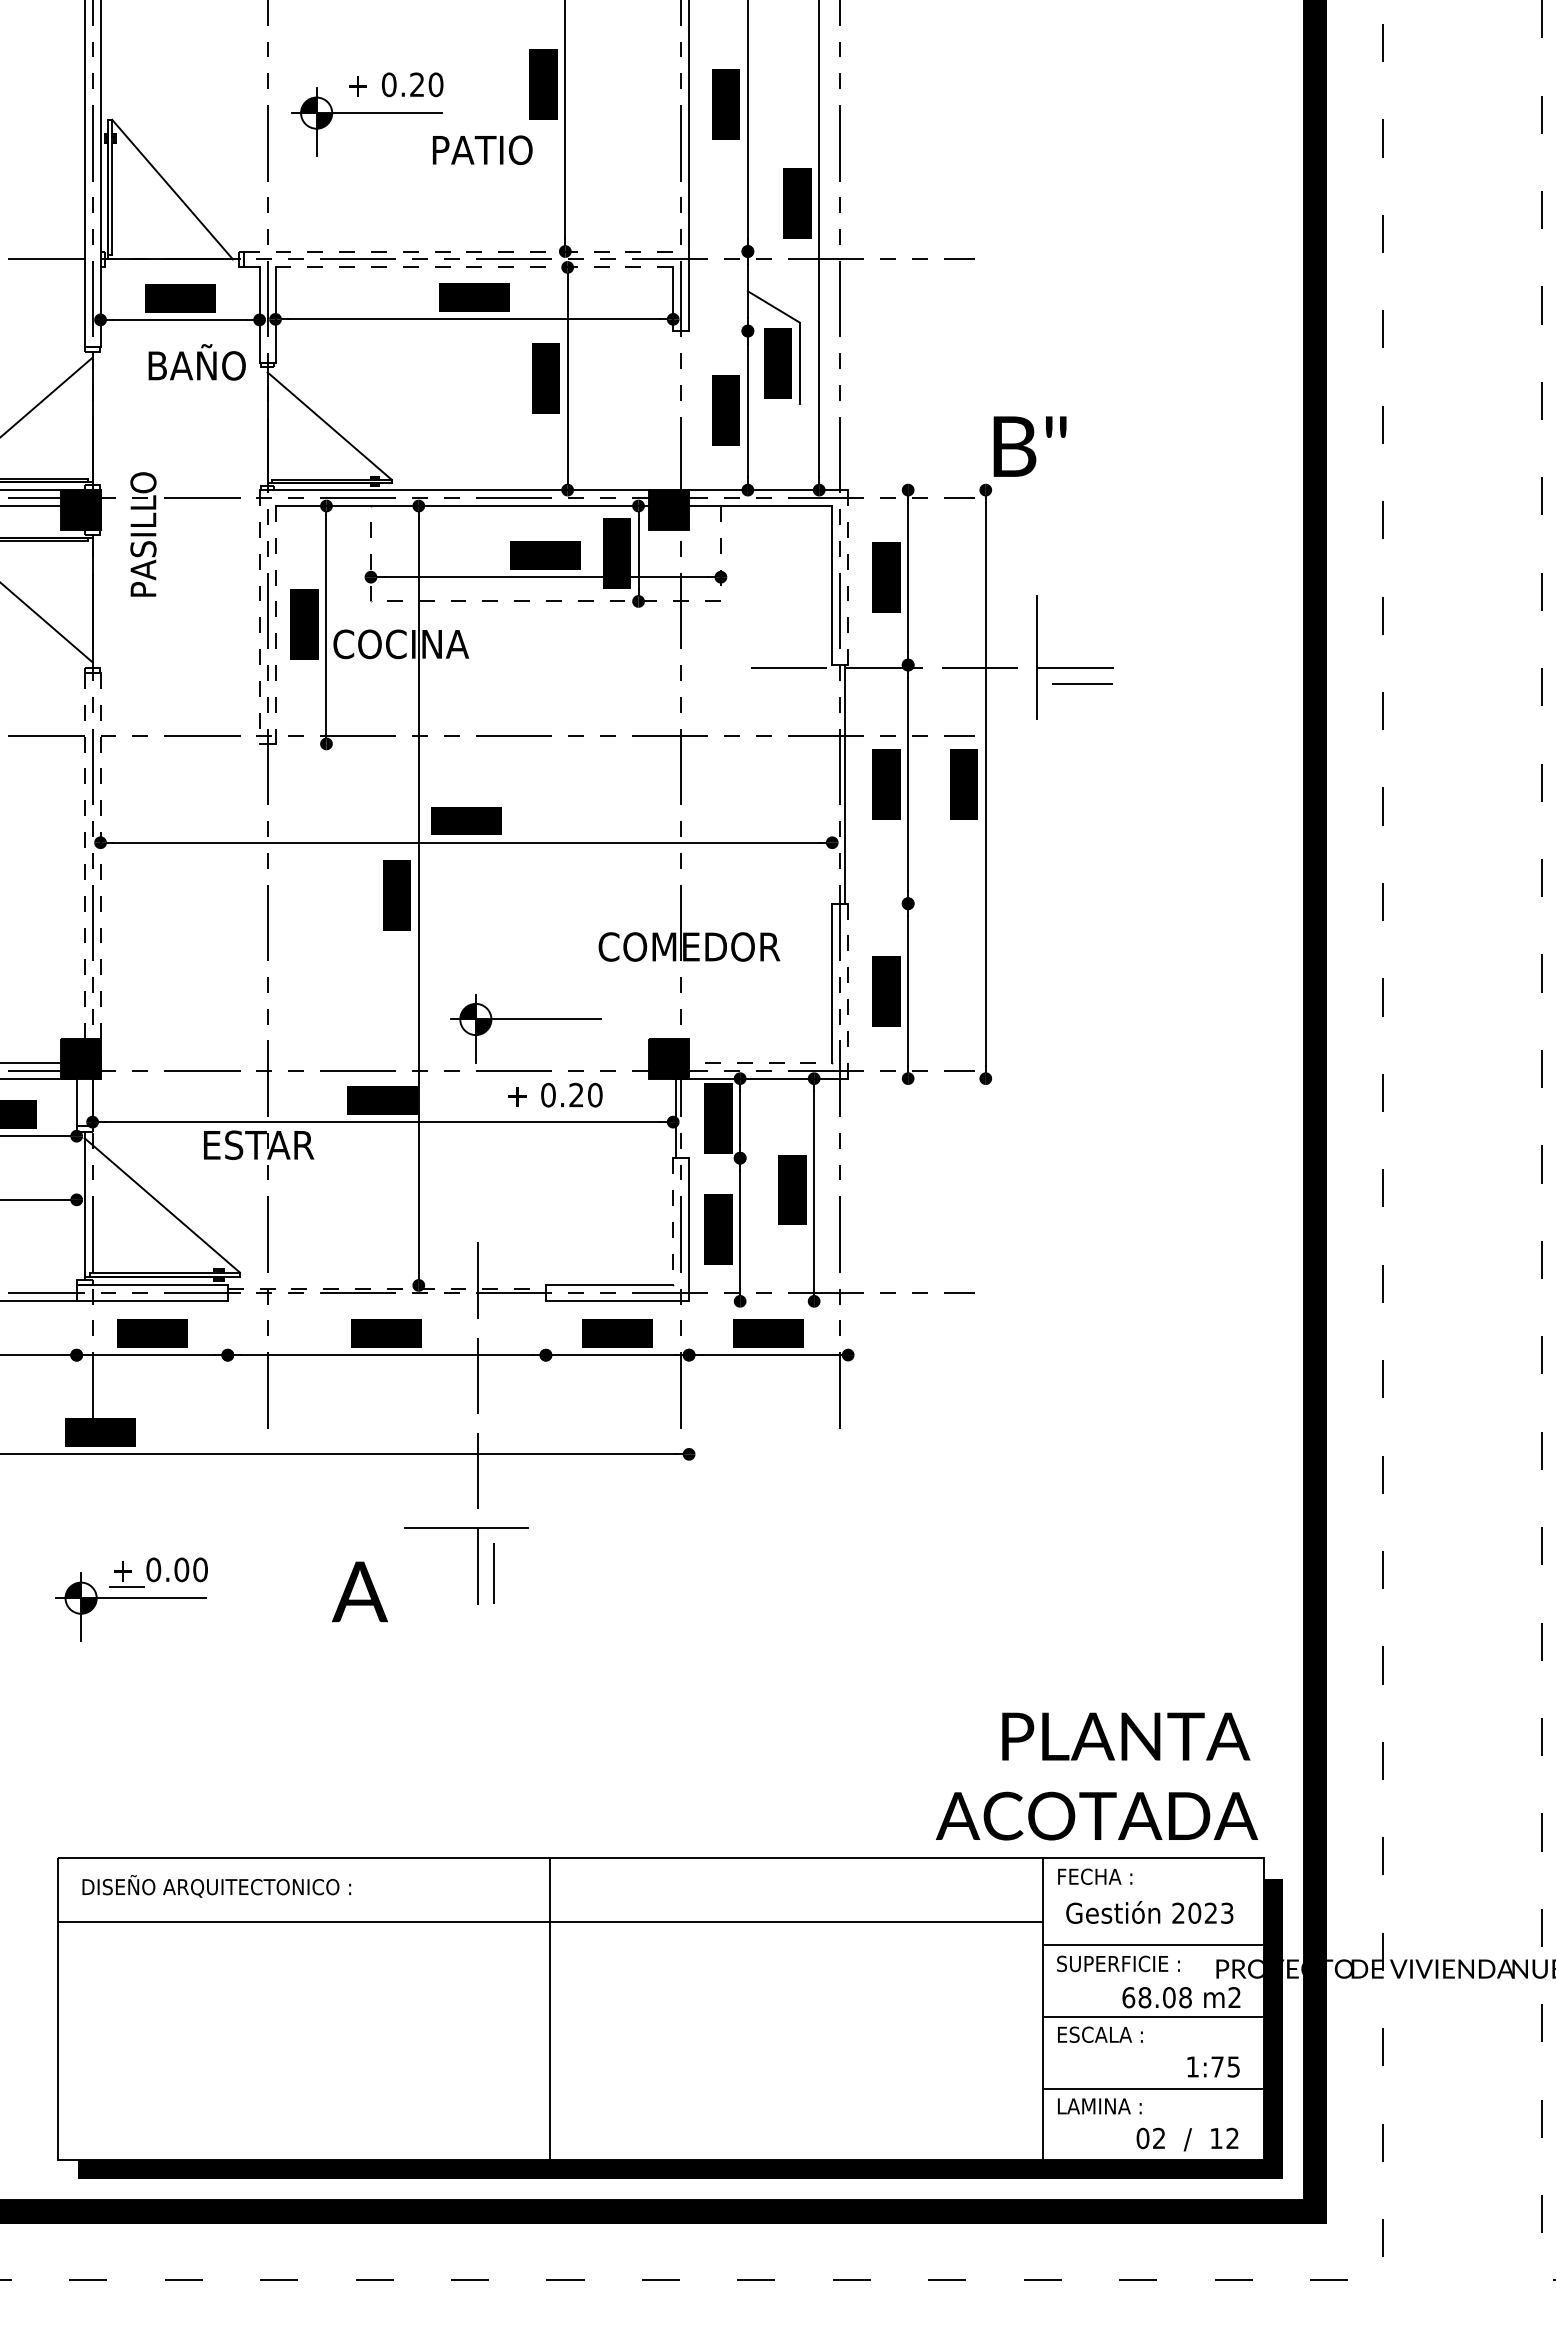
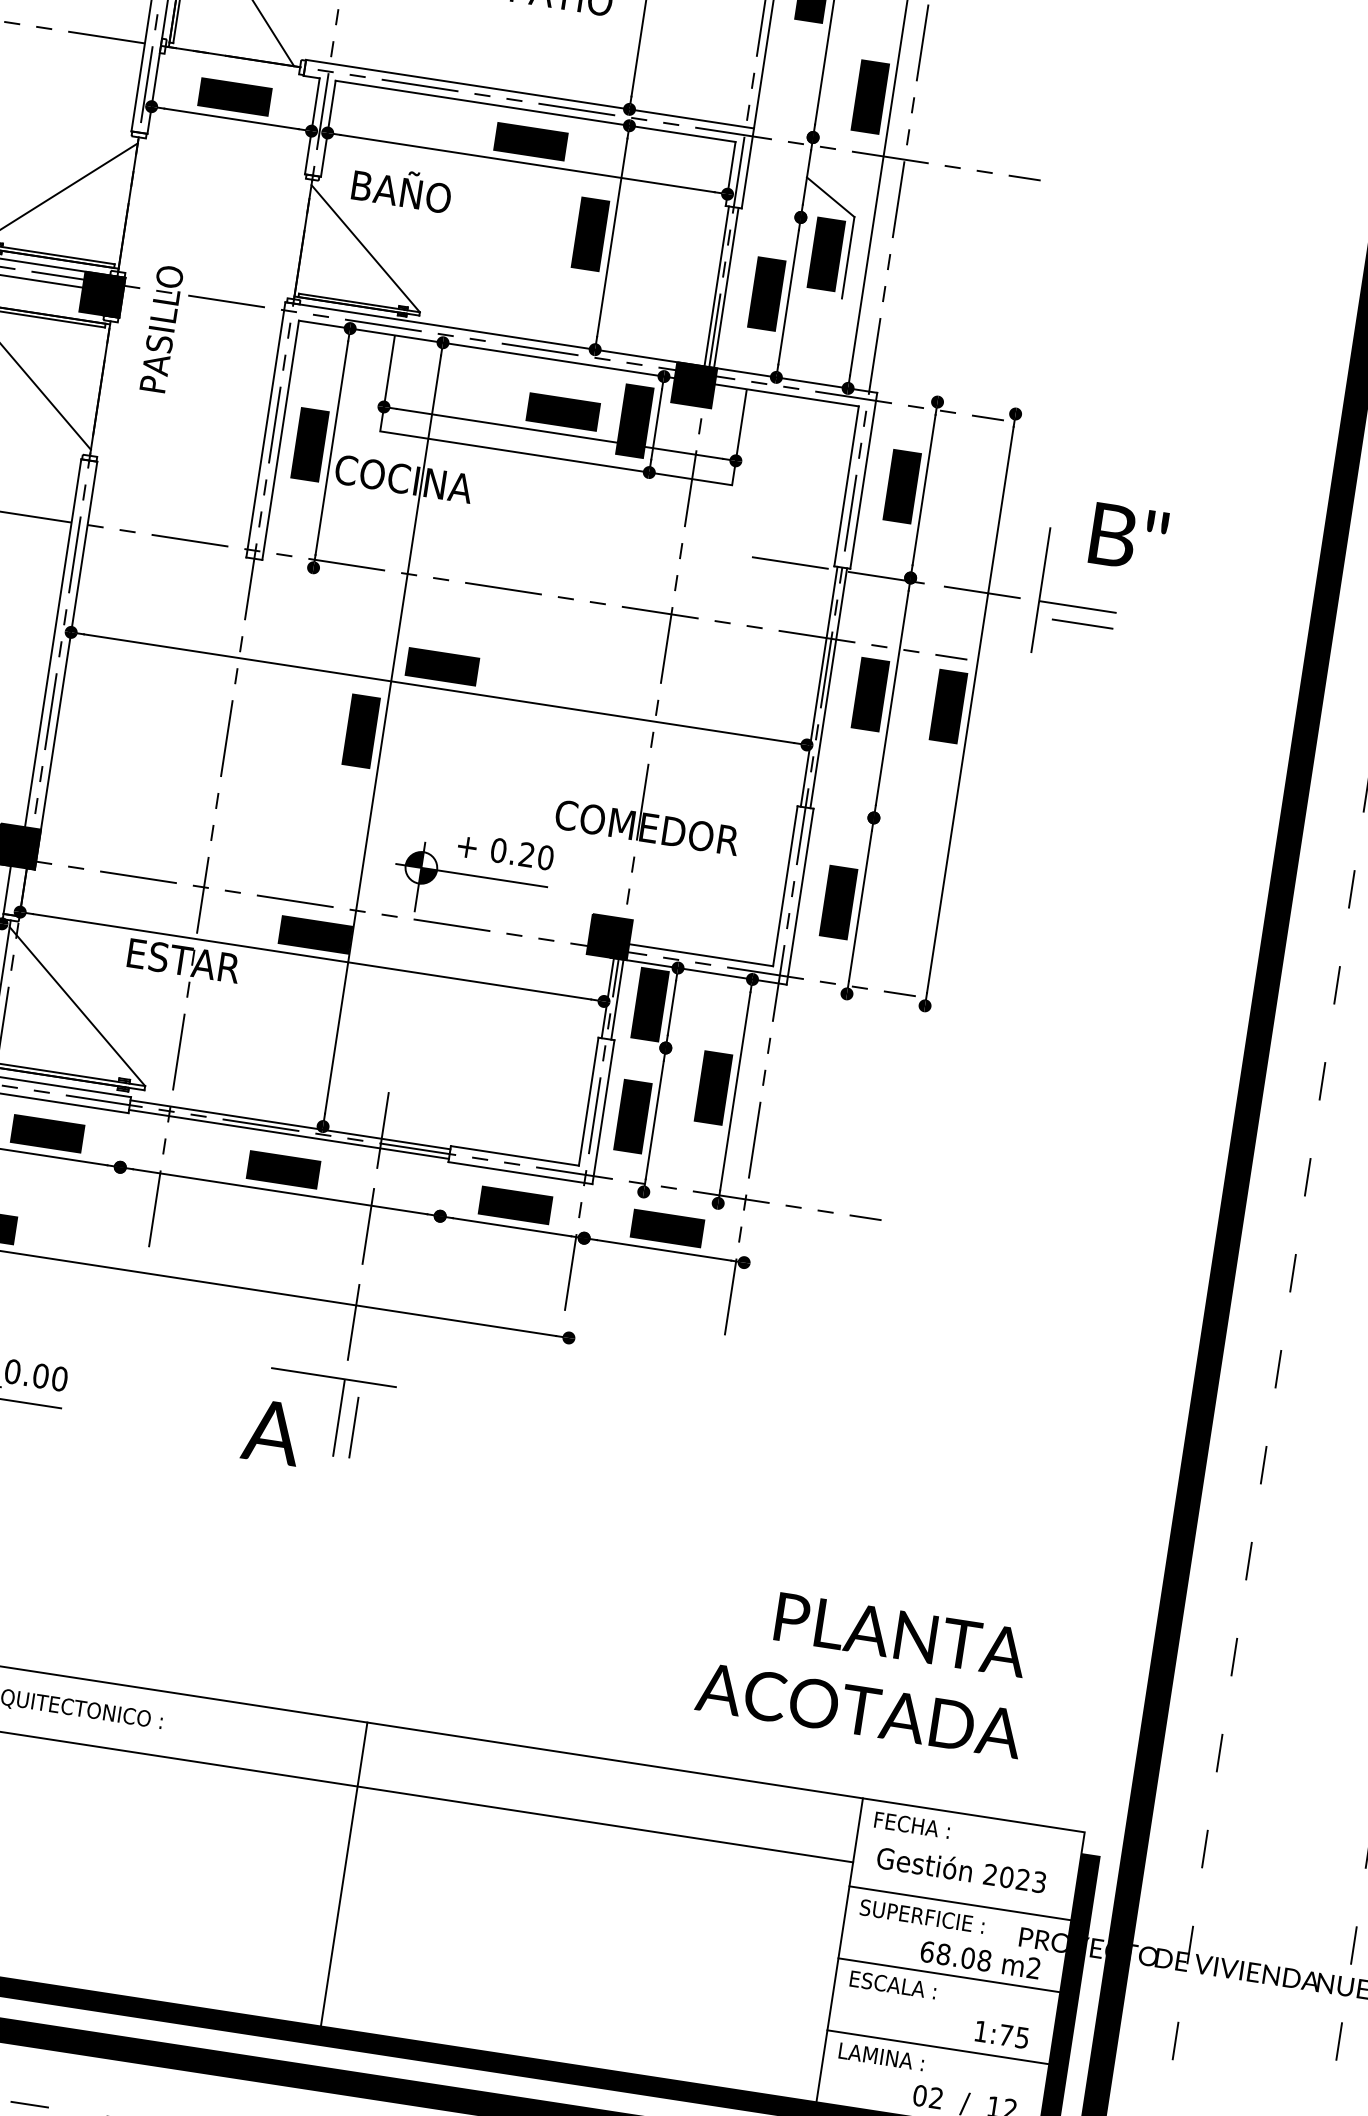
line: (466, 251) -> (530, 94), dashed -> solid
line: (474, 267) -> (535, 111), dashed -> solid
text: (196, 362) -> (401, 188), moved
line: (676, 410) -> (716, 286), added
line: (685, 410) -> (725, 287), added
text: (1029, 446) -> (1128, 537), moved
line: (848, 578) -> (863, 481), dashed -> solid
line: (545, 601) -> (555, 458), dashed -> solid
line: (259, 617) -> (265, 430), dashed -> solid
line: (275, 624) -> (280, 439), dashed -> solid
line: (835, 784) -> (819, 686), added
line: (84, 867) -> (51, 654), dashed -> solid
line: (100, 875) -> (66, 665), dashed -> solid
line: (848, 991) -> (800, 897), dashed -> solid
line: (752, 1062) -> (692, 953), dashed -> solid
text: (555, 1094) -> (505, 850), moved
line: (685, 1118) -> (616, 999), added
line: (673, 1221) -> (589, 1101), dashed -> solid
line: (387, 1288) -> (291, 1124), dashed -> solid
line: (386, 1298) -> (288, 1134), added
text: (359, 1591) -> (271, 1431), moved
text: (1097, 1776) -> (866, 1670), moved

